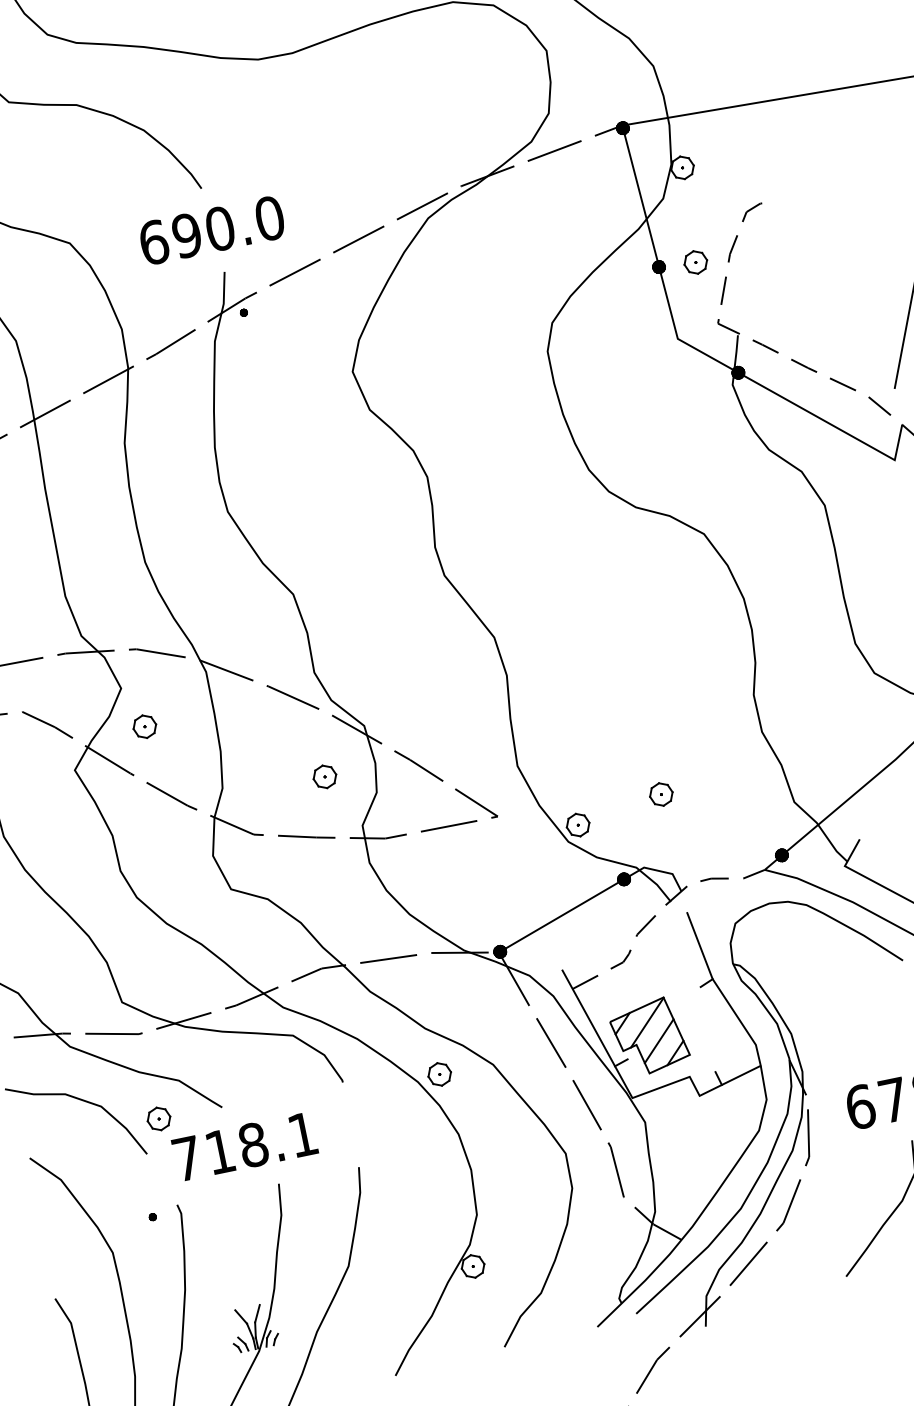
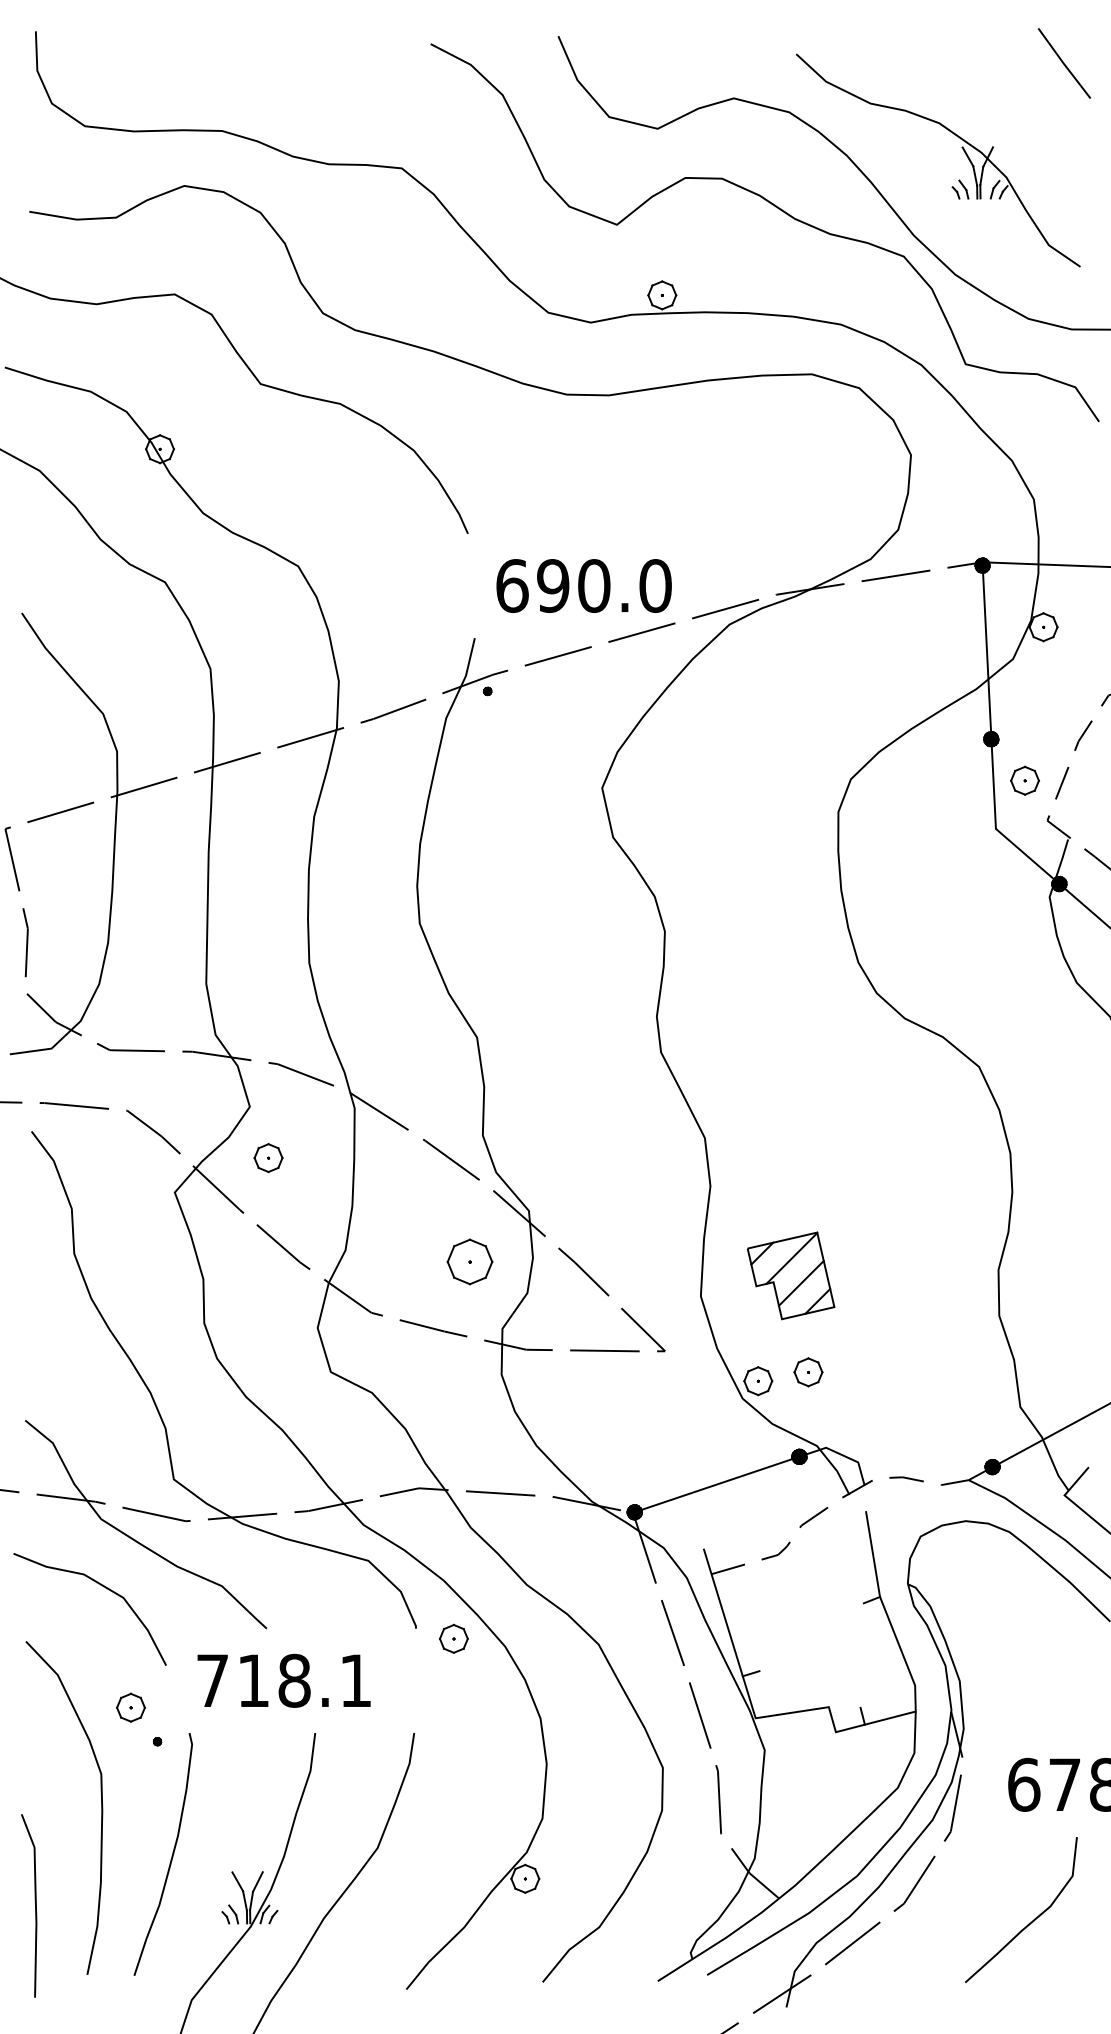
text: (211, 230) -> (583, 585), moved
part: (695, 262) -> (1024, 780), moved
part: (324, 776) -> (469, 1261), size x1.6
part: (661, 794) -> (808, 1372), moved
part: (649, 1036) -> (791, 1275), moved
part: (439, 1074) -> (453, 1638), moved
part: (158, 1118) -> (130, 1707), moved

